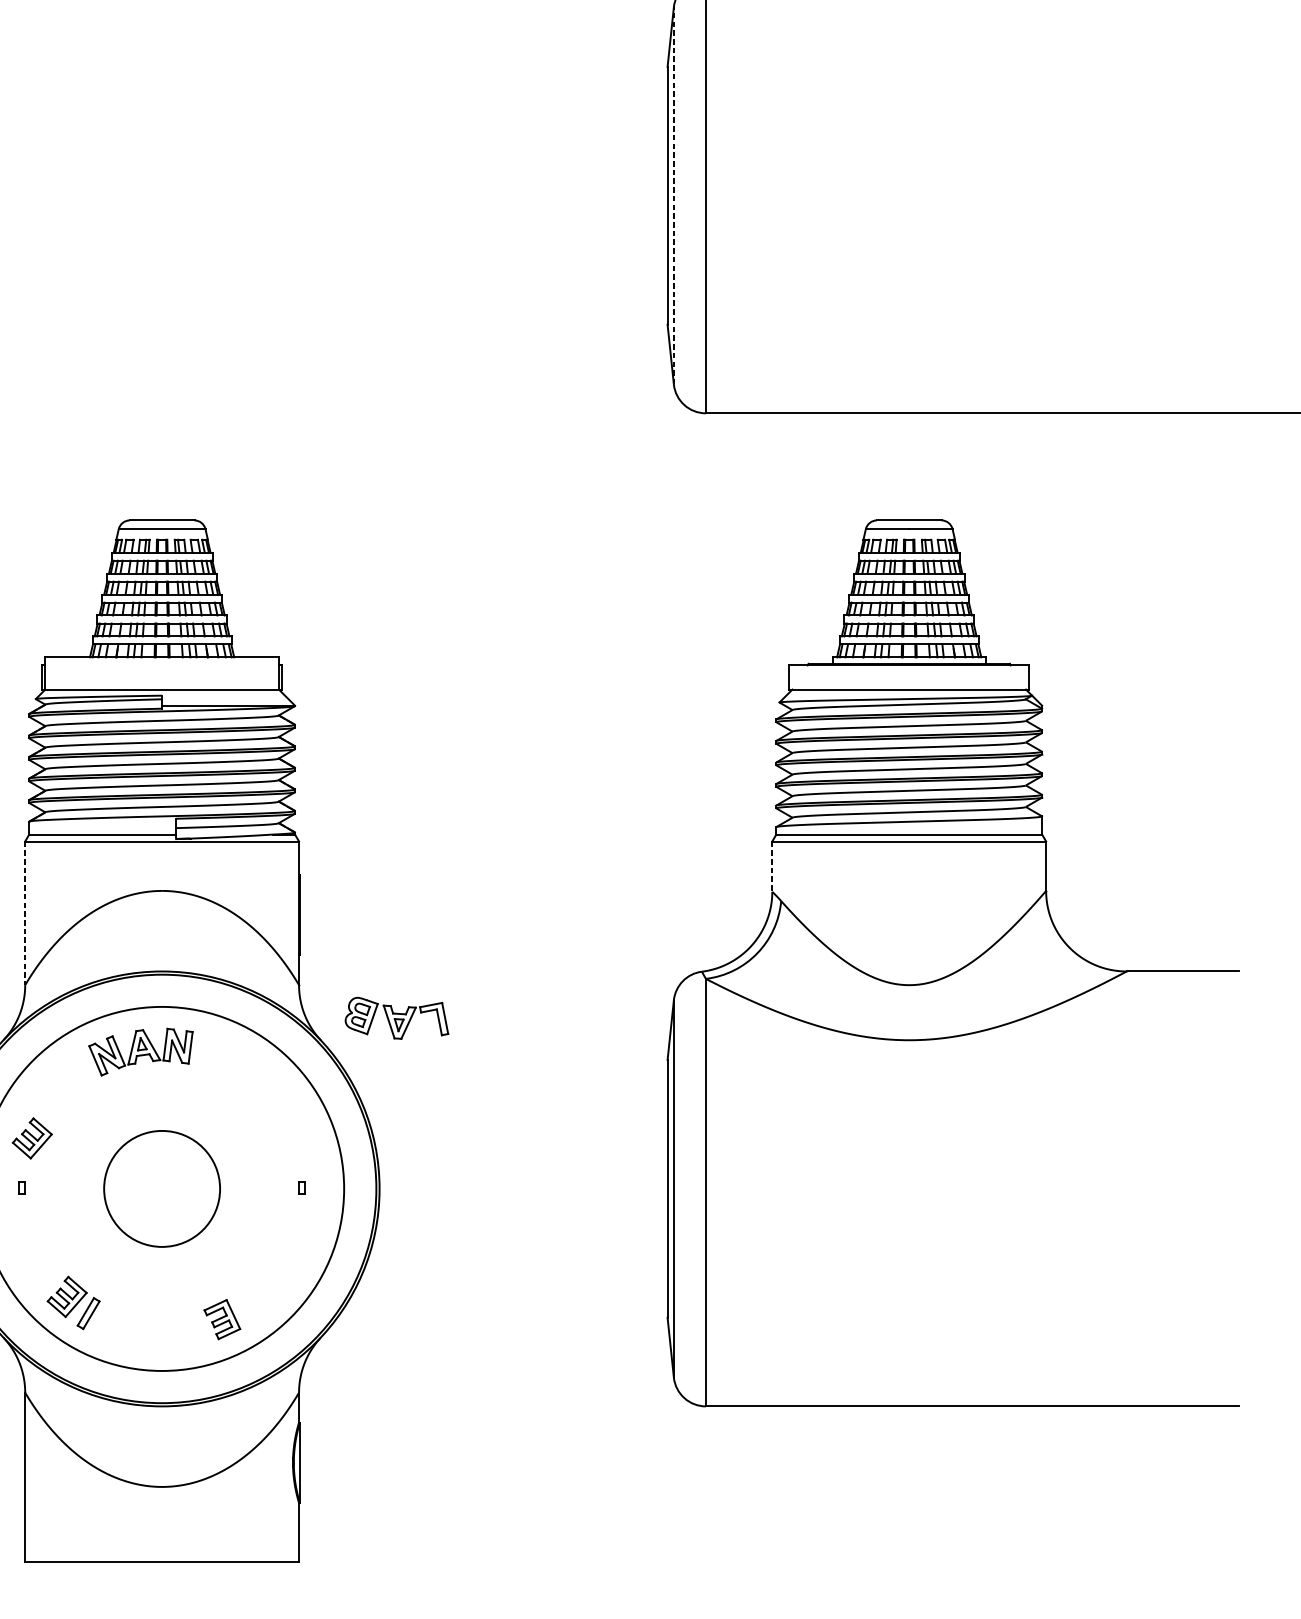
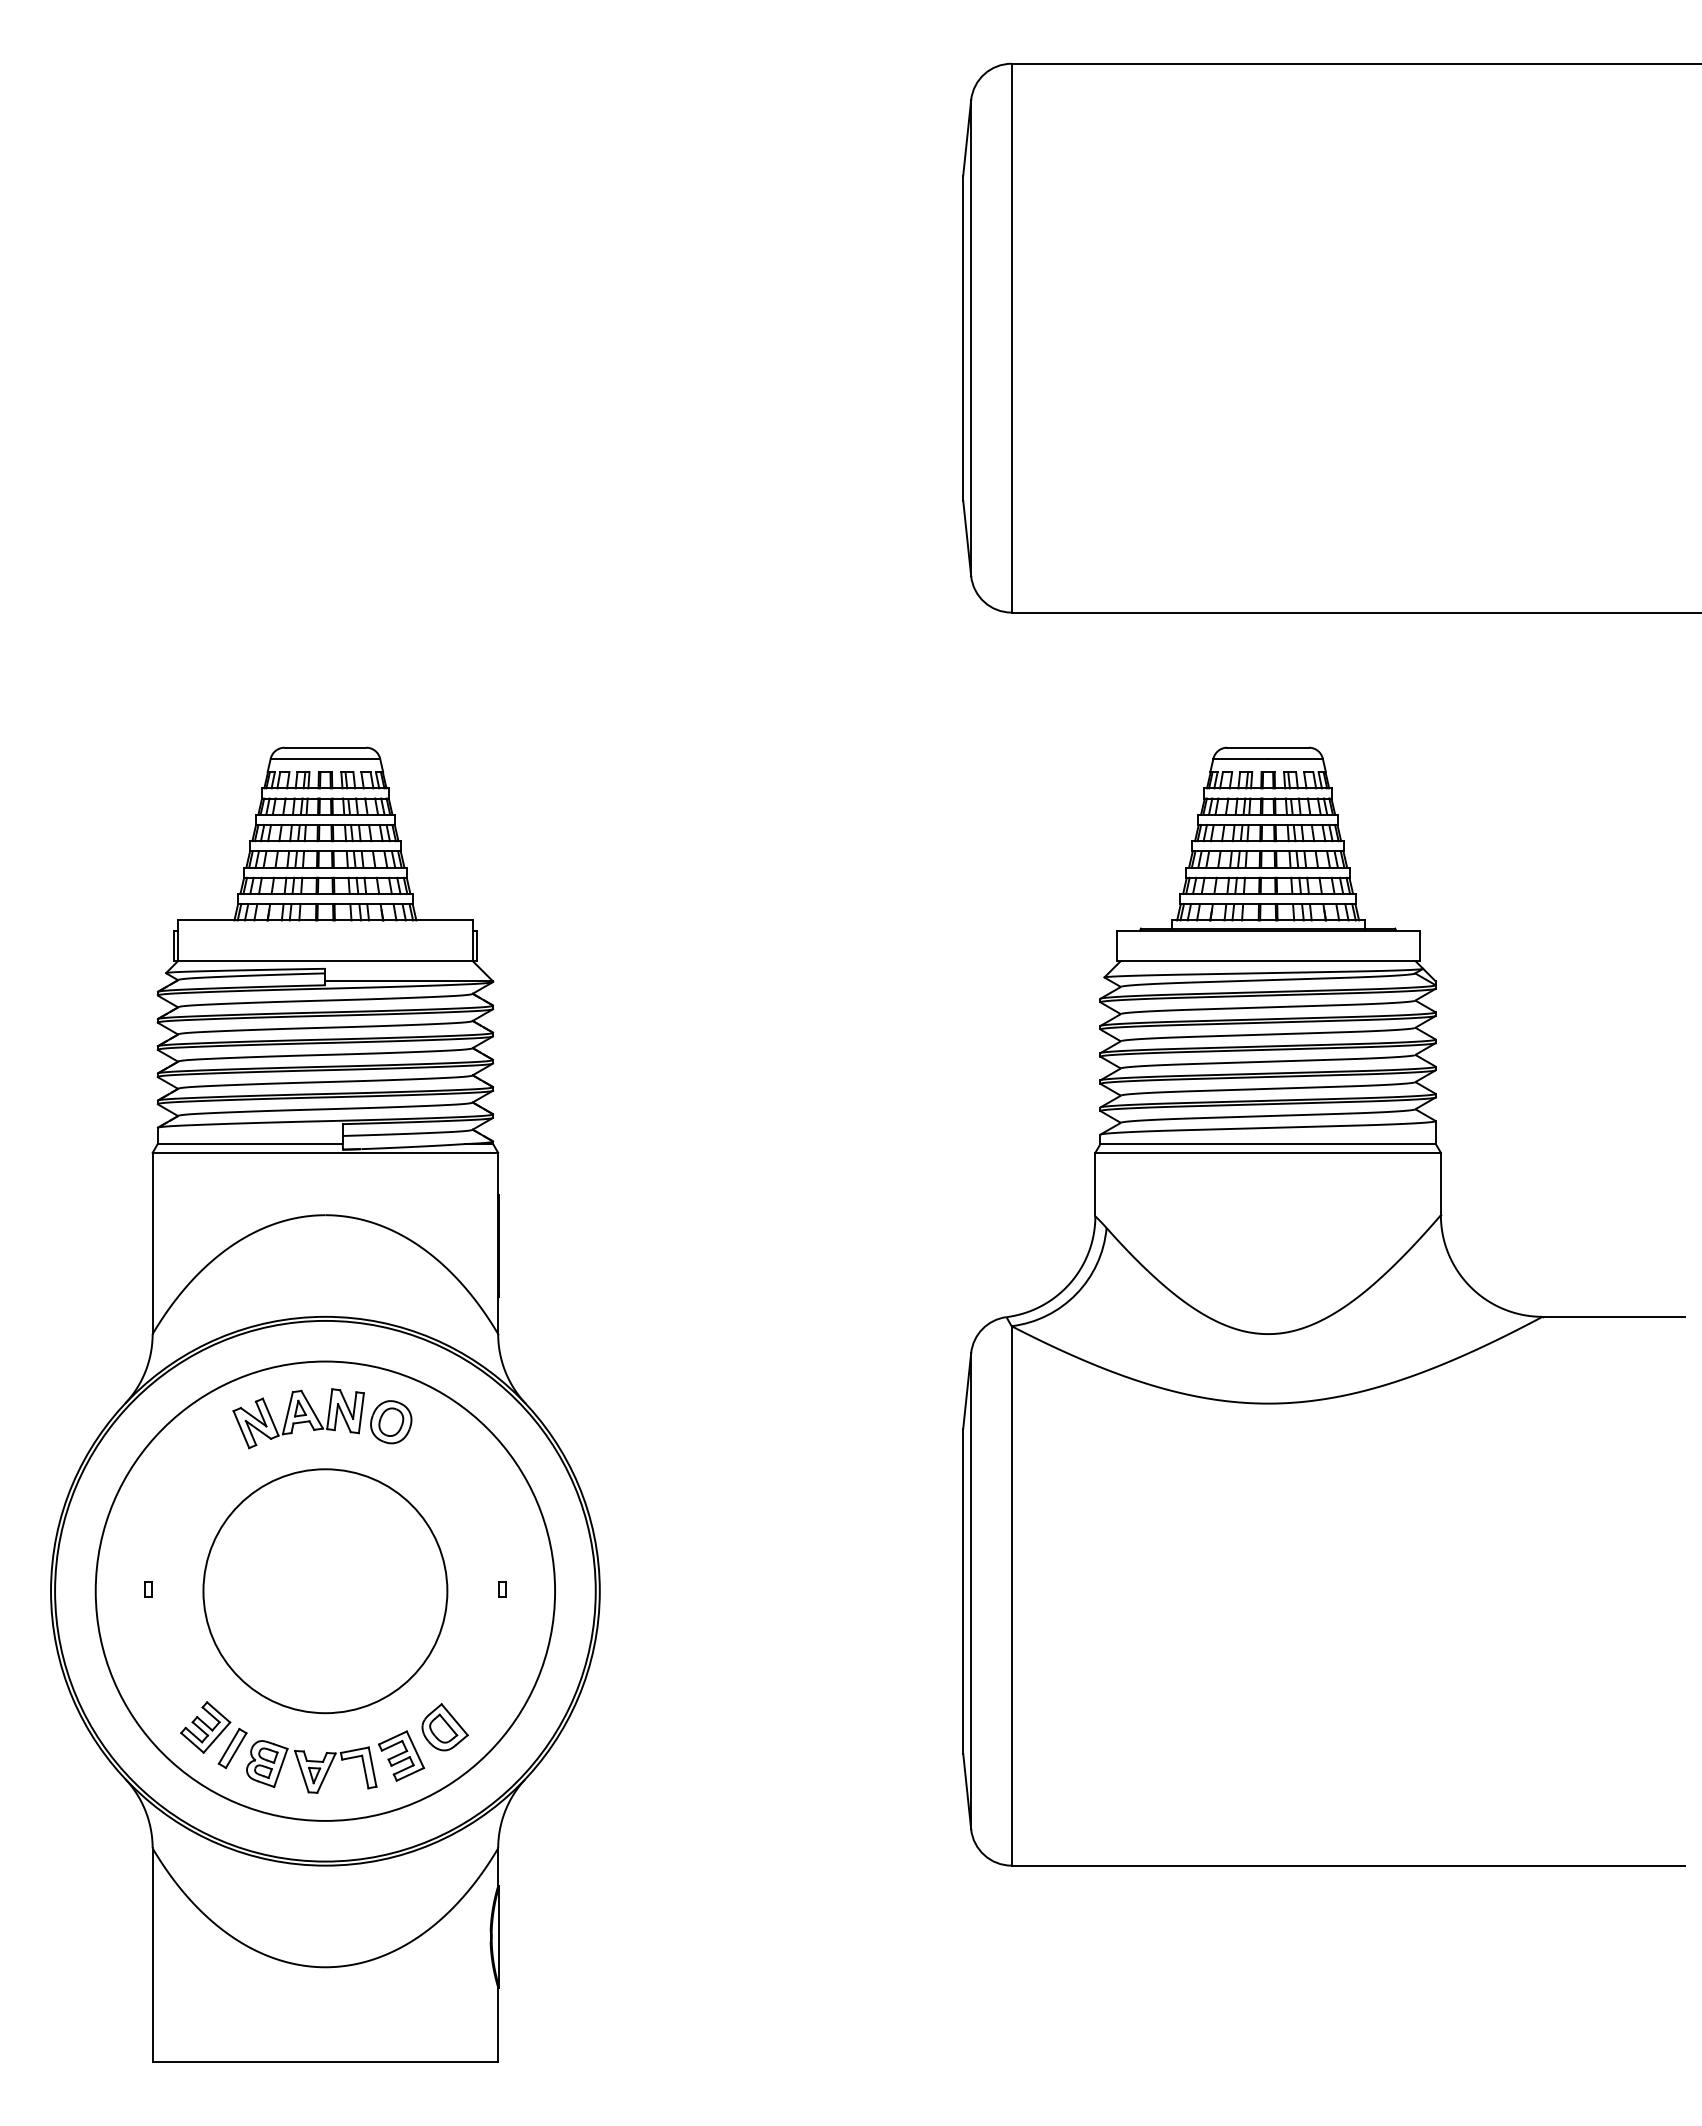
line: (674, 196) -> (971, 338), dashed -> solid
line: (772, 866) -> (1095, 1184), dashed -> solid
line: (25, 913) -> (152, 1243), dashed -> solid
part: (396, 1017) -> (311, 1766), moved
part: (214, 1055) -> (391, 1422), added
part: (32, 1138) -> (161, 1527), removed
circle: (162, 1189) -> (325, 1591), size x1.67
part: (256, 1296) -> (444, 1727), added

